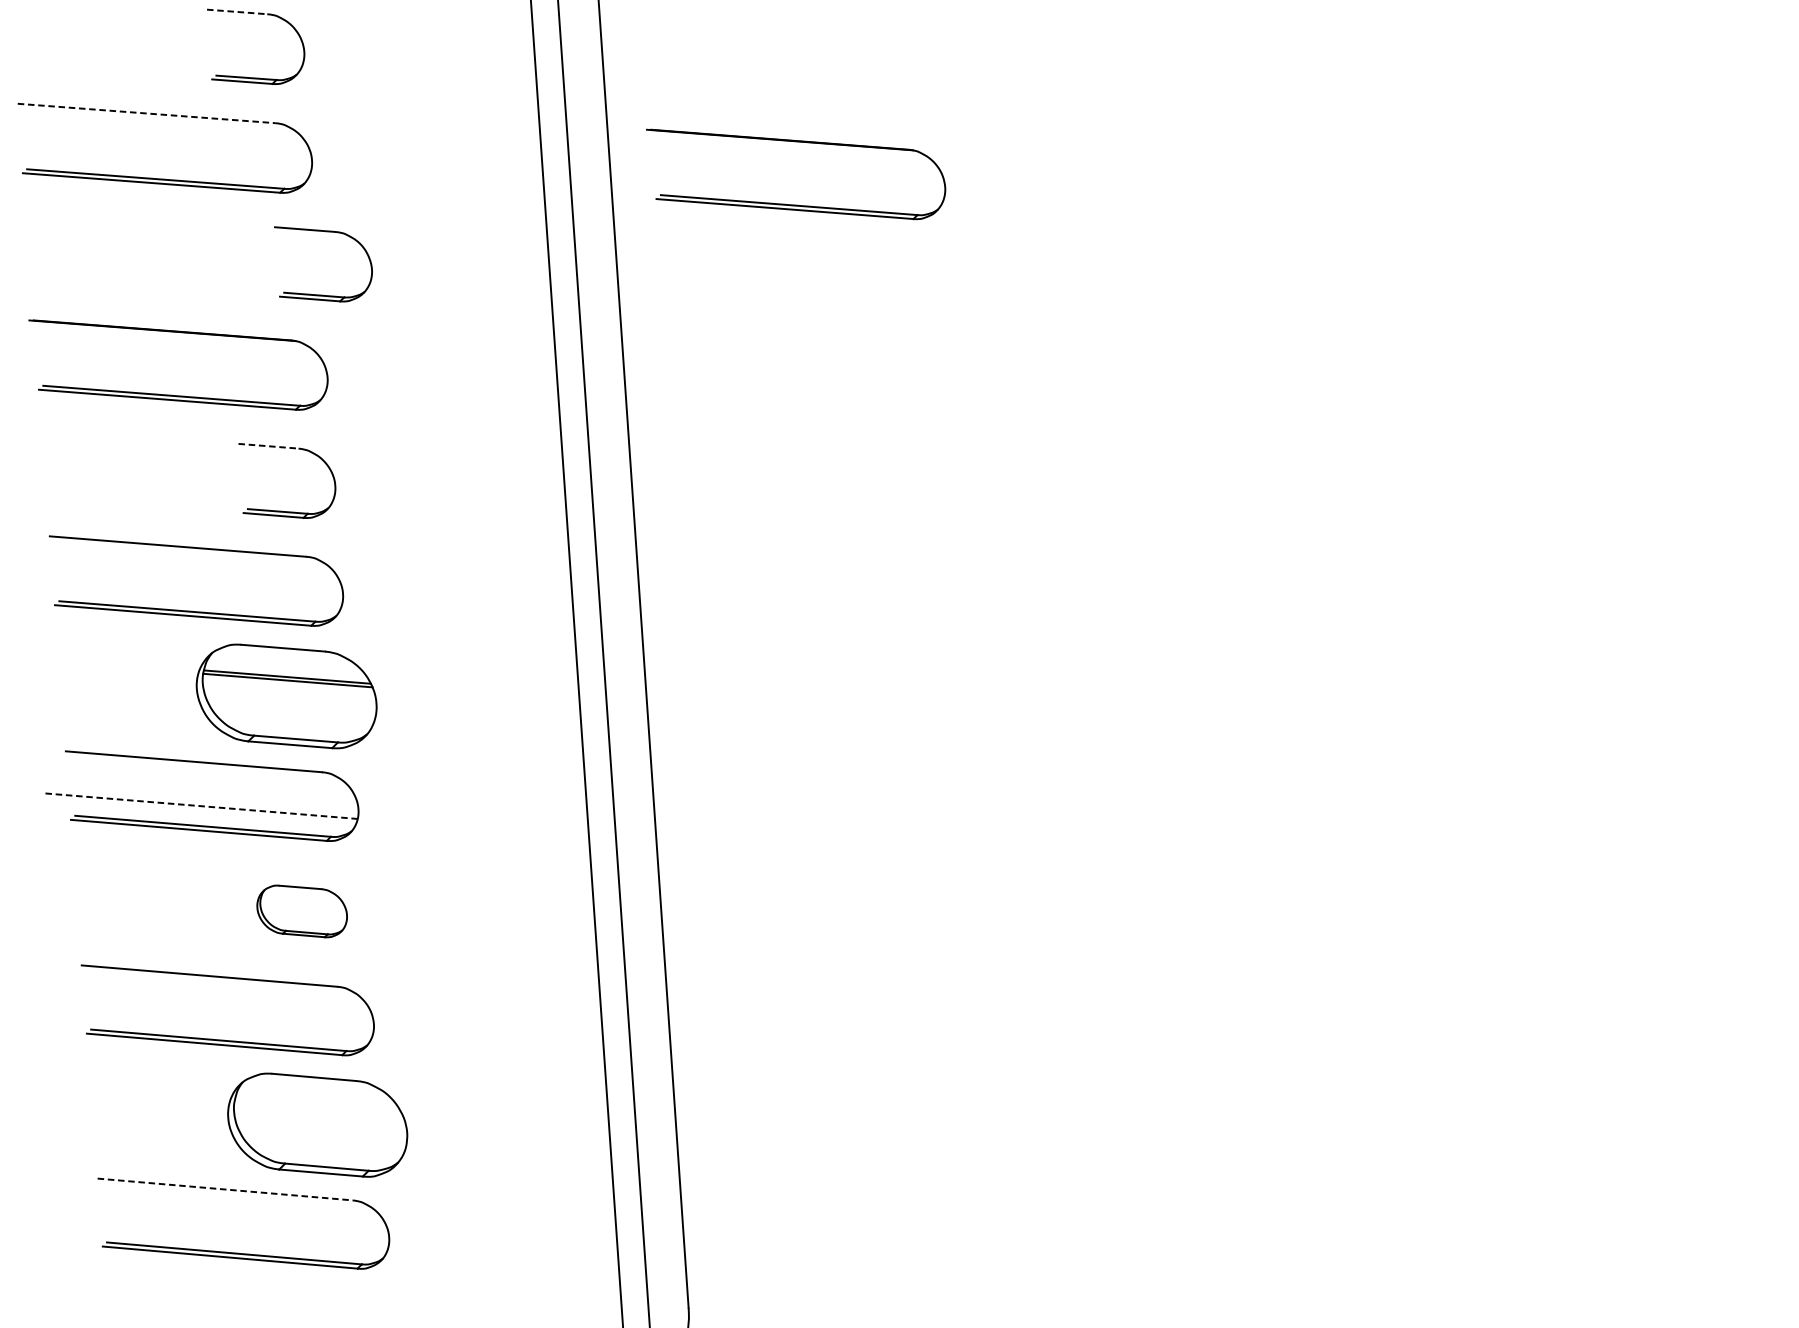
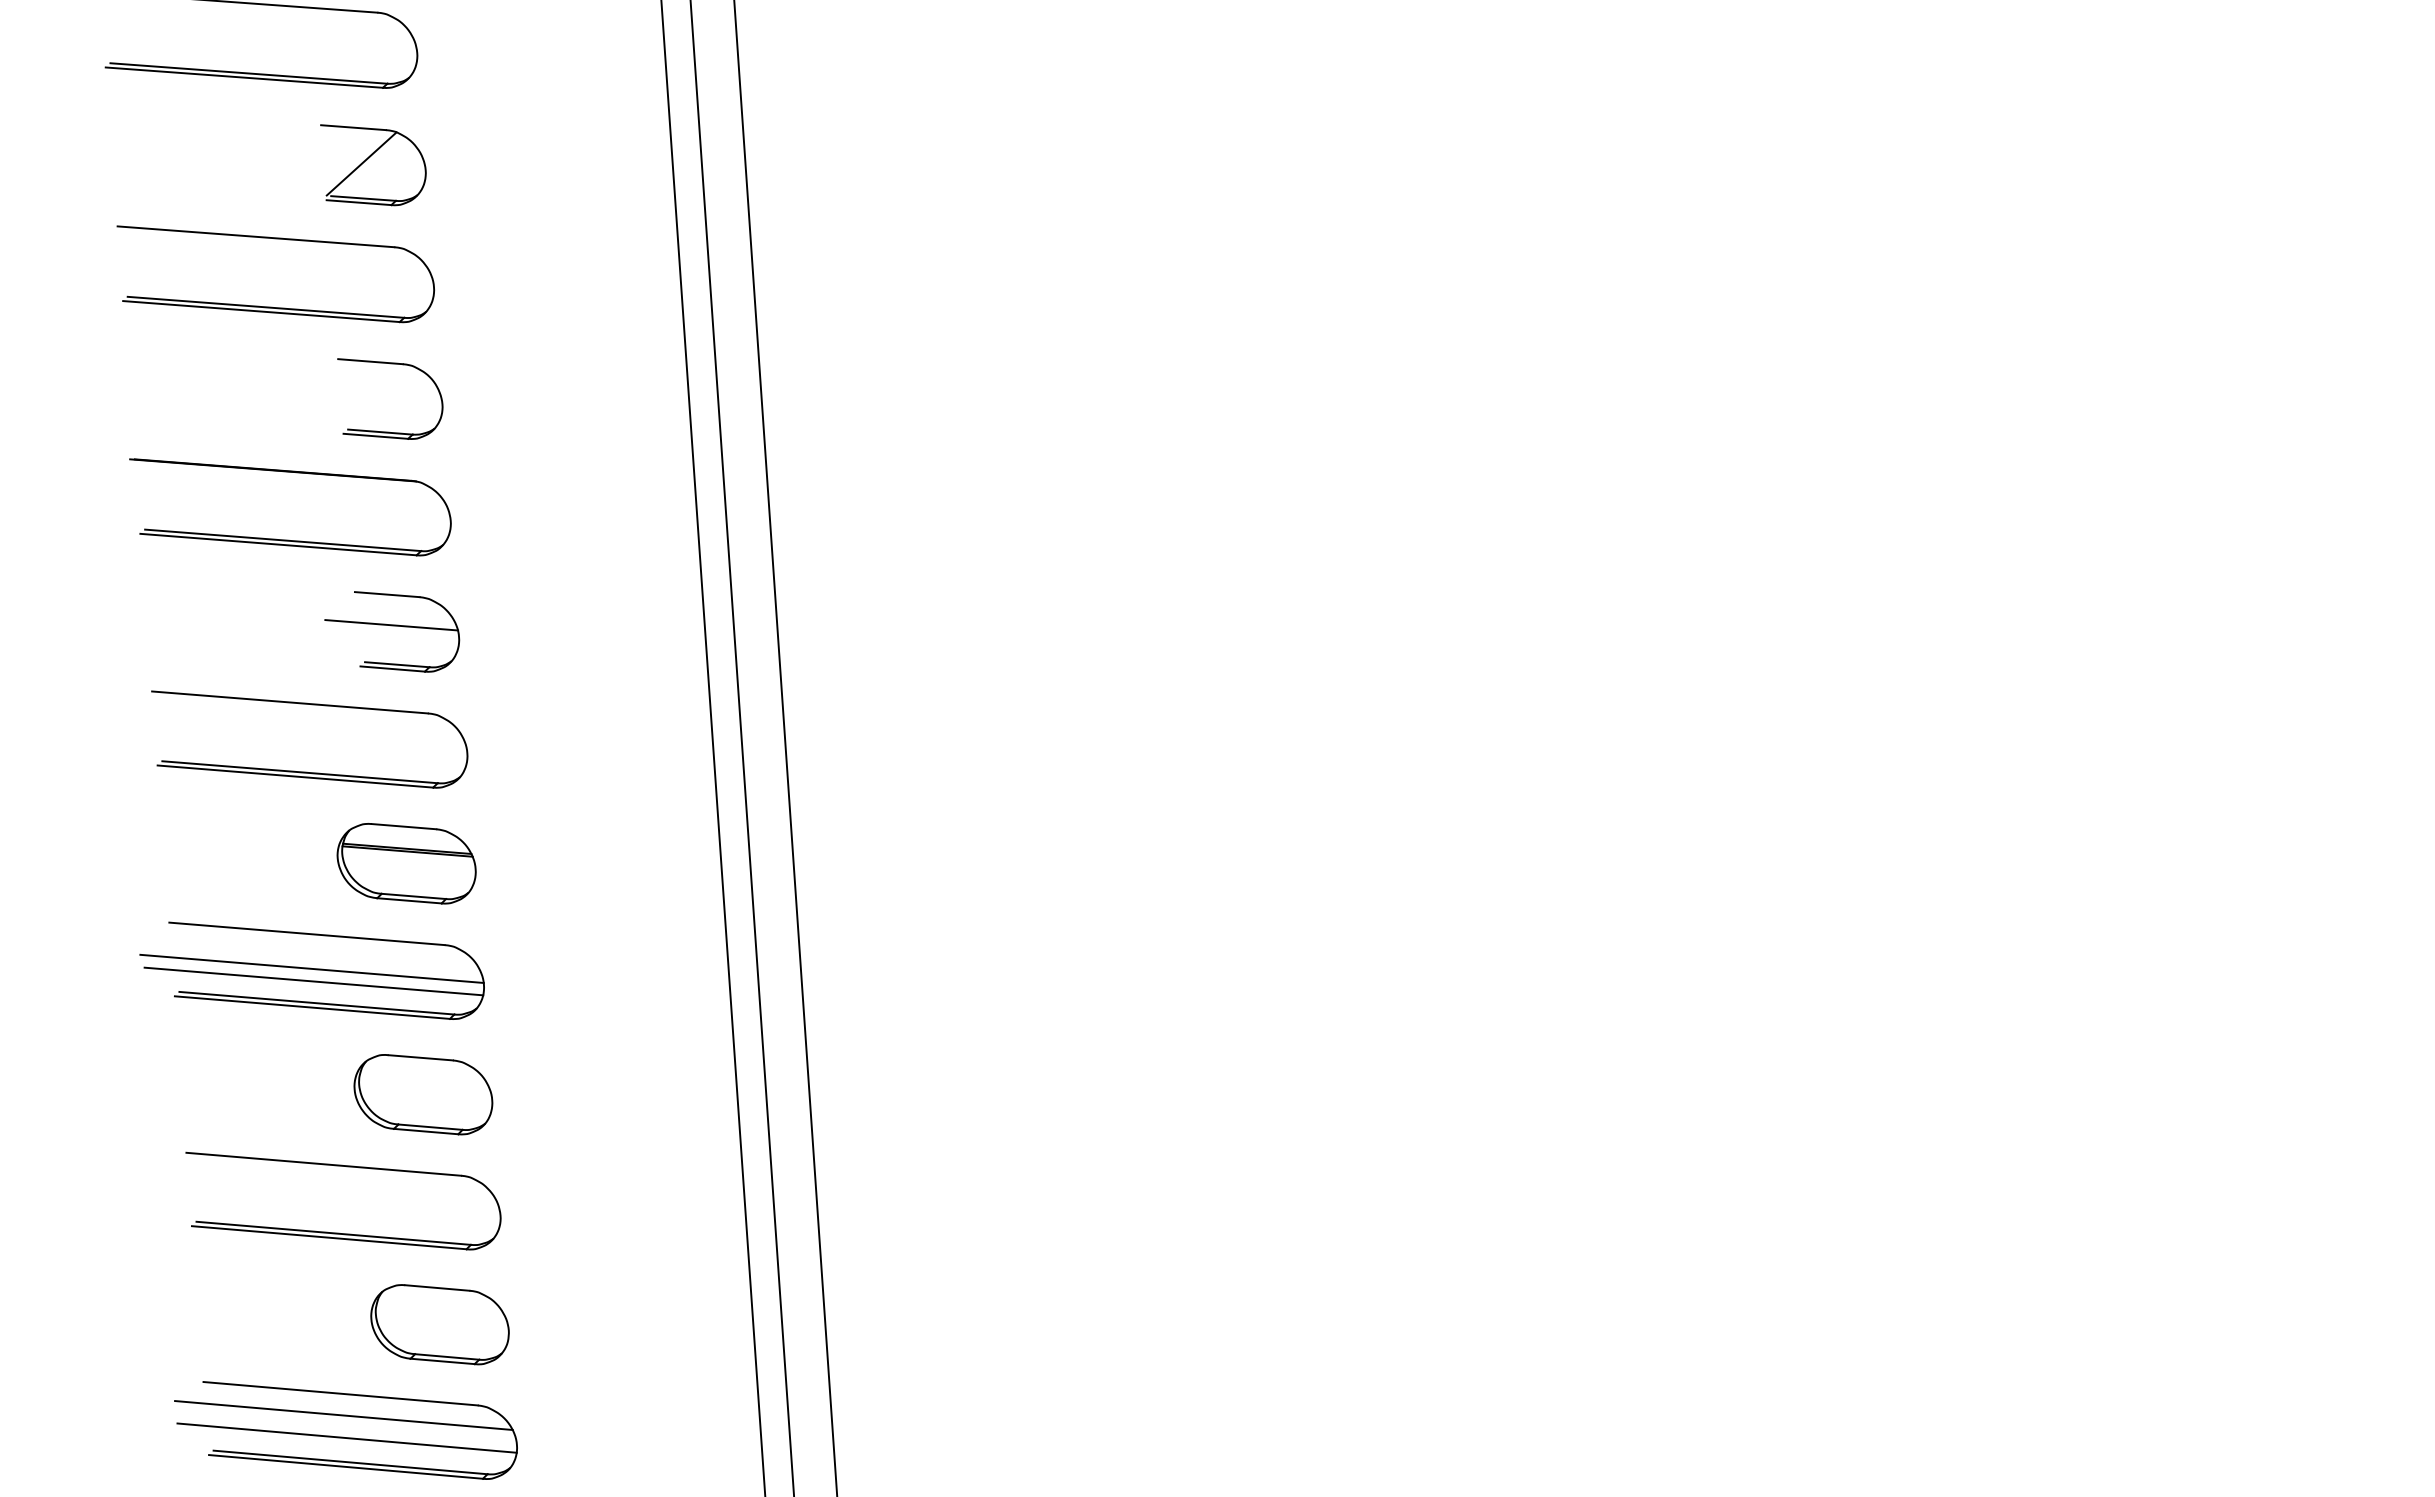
line: (237, 11) -> (353, 127), dashed -> solid
line: (244, 45) -> (361, 163), added
line: (145, 113) -> (255, 236), dashed -> solid
part: (794, 204) -> (952, 334), removed
part: (322, 294) -> (389, 431), moved
line: (268, 446) -> (387, 594), dashed -> solid
line: (272, 474) -> (391, 625), added
part: (286, 696) -> (406, 863), size x0.71
line: (198, 794) -> (311, 968), added
line: (199, 806) -> (313, 981), dashed -> solid
part: (302, 911) -> (423, 1094), size x1.43
part: (317, 1125) -> (439, 1324), size x0.71
line: (225, 1189) -> (340, 1393), dashed -> solid
line: (227, 1209) -> (343, 1415), added
line: (230, 1230) -> (346, 1437), added

